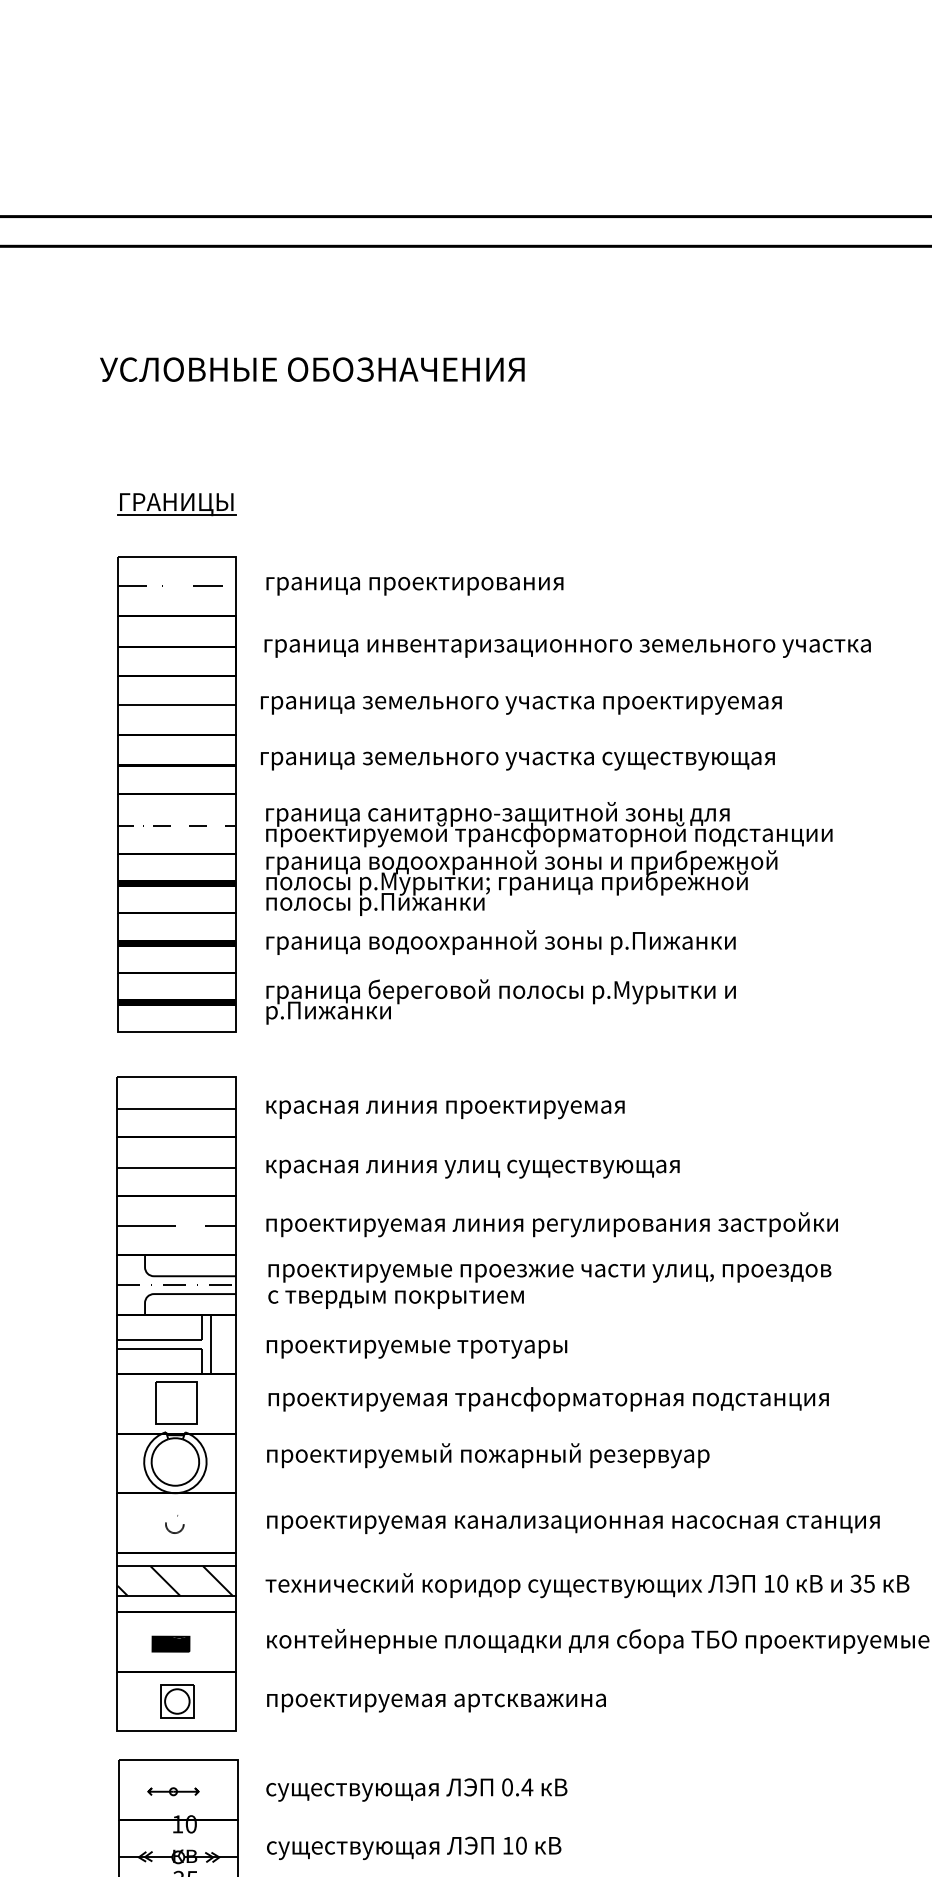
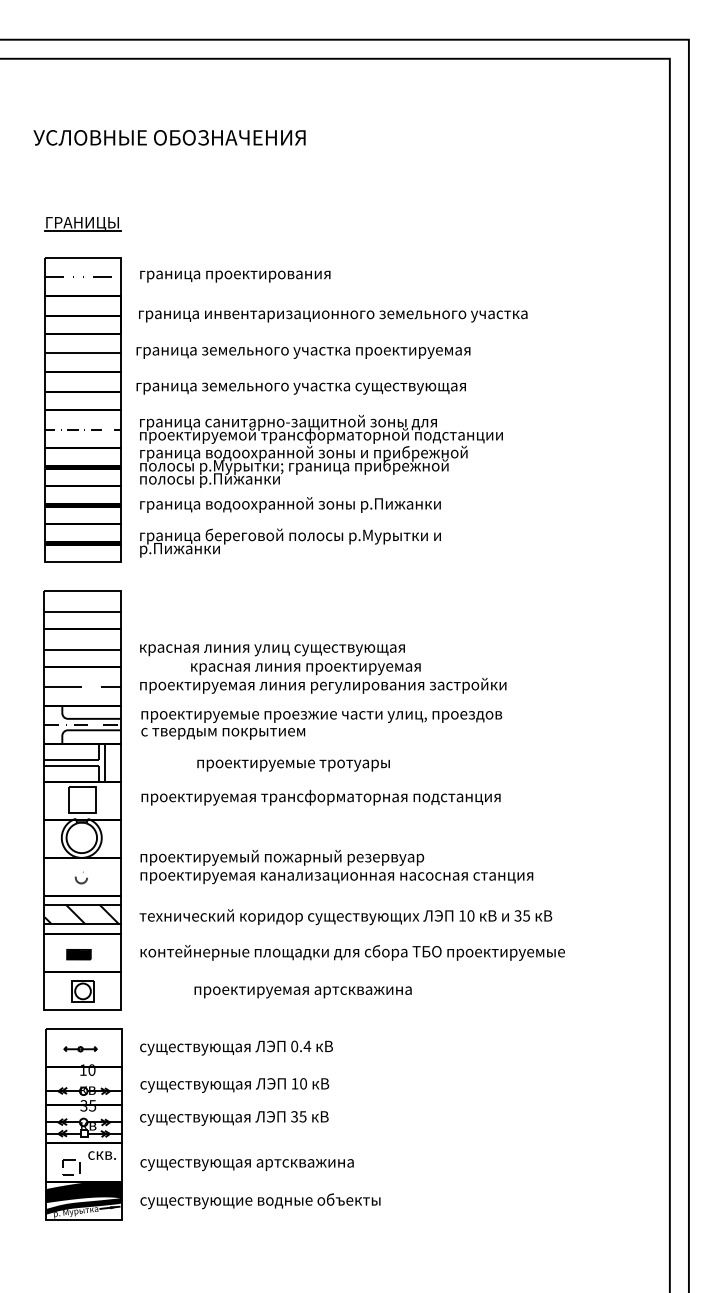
text: (444, 1110) -> (305, 669), moved
text: (416, 1349) -> (293, 765), moved
text: (488, 1455) -> (282, 857), moved
text: (435, 1703) -> (302, 992), moved

